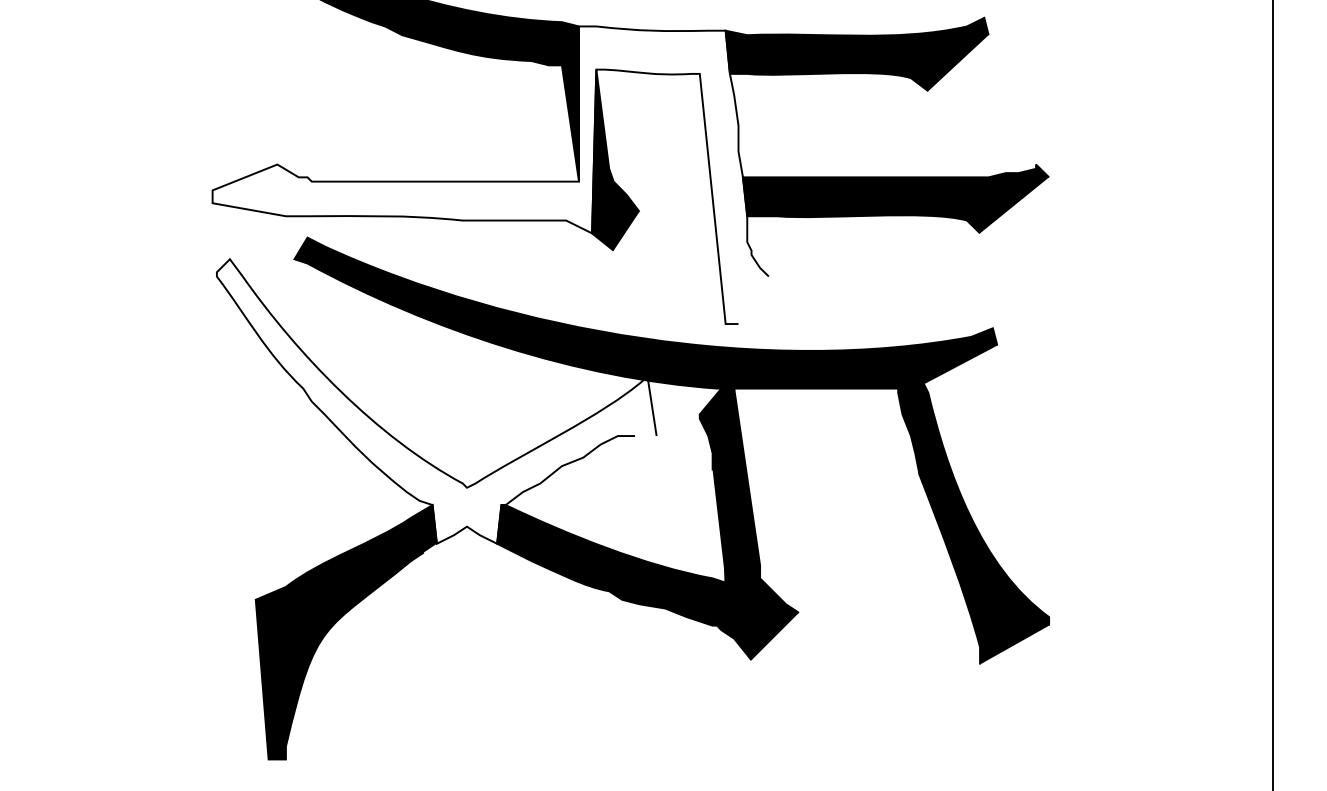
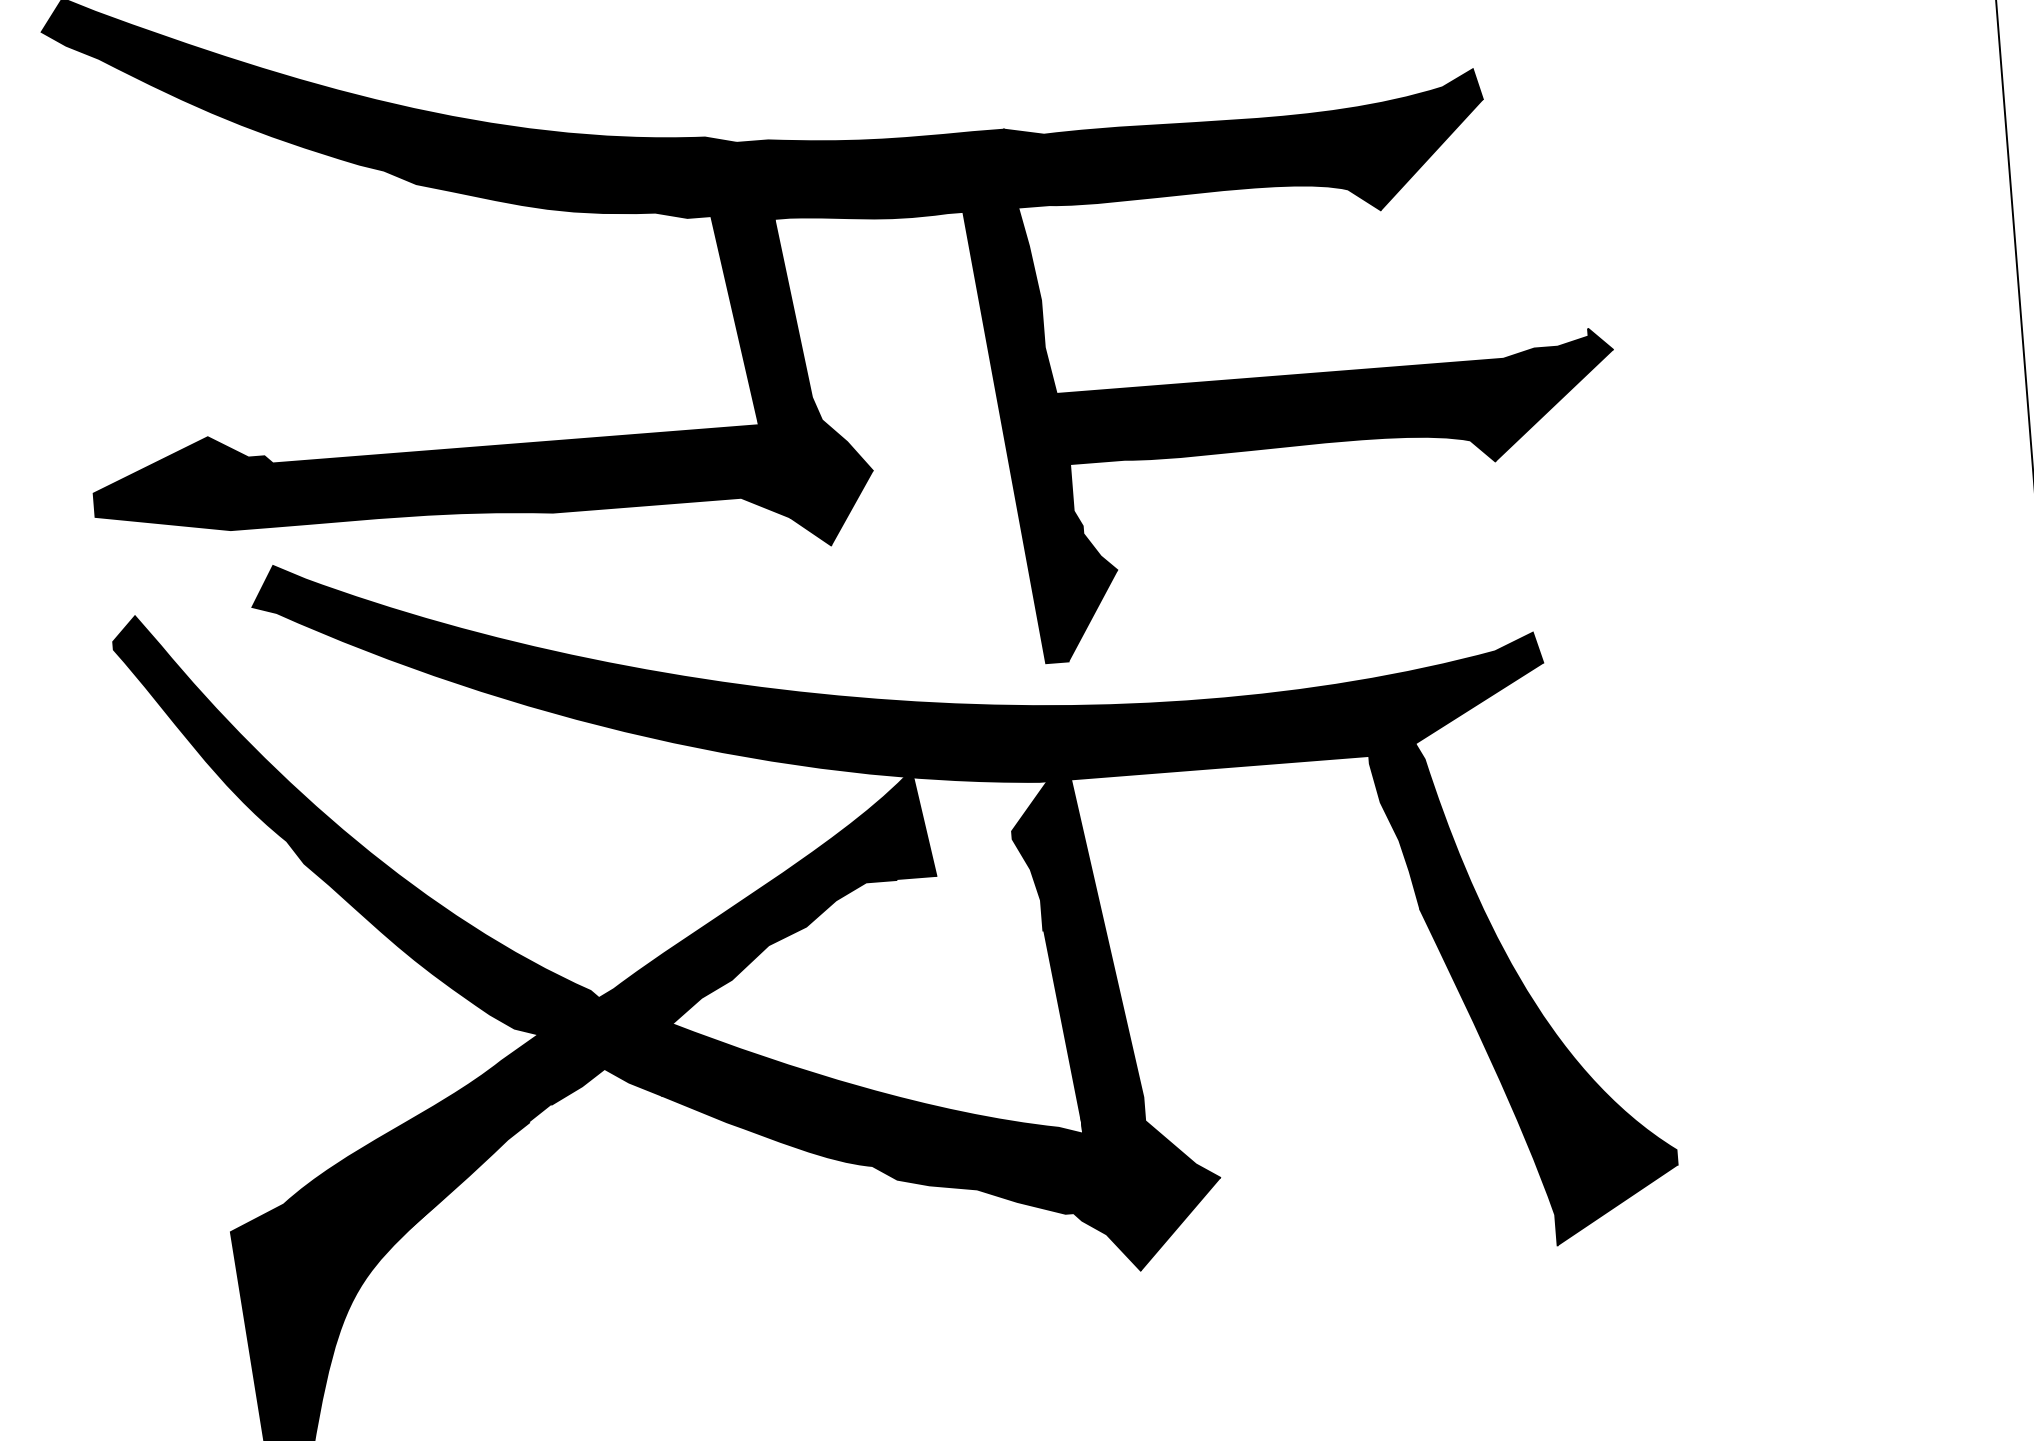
fill: (490, 175) -> (597, 426), added
fill: (436, 401) -> (531, 845), added

